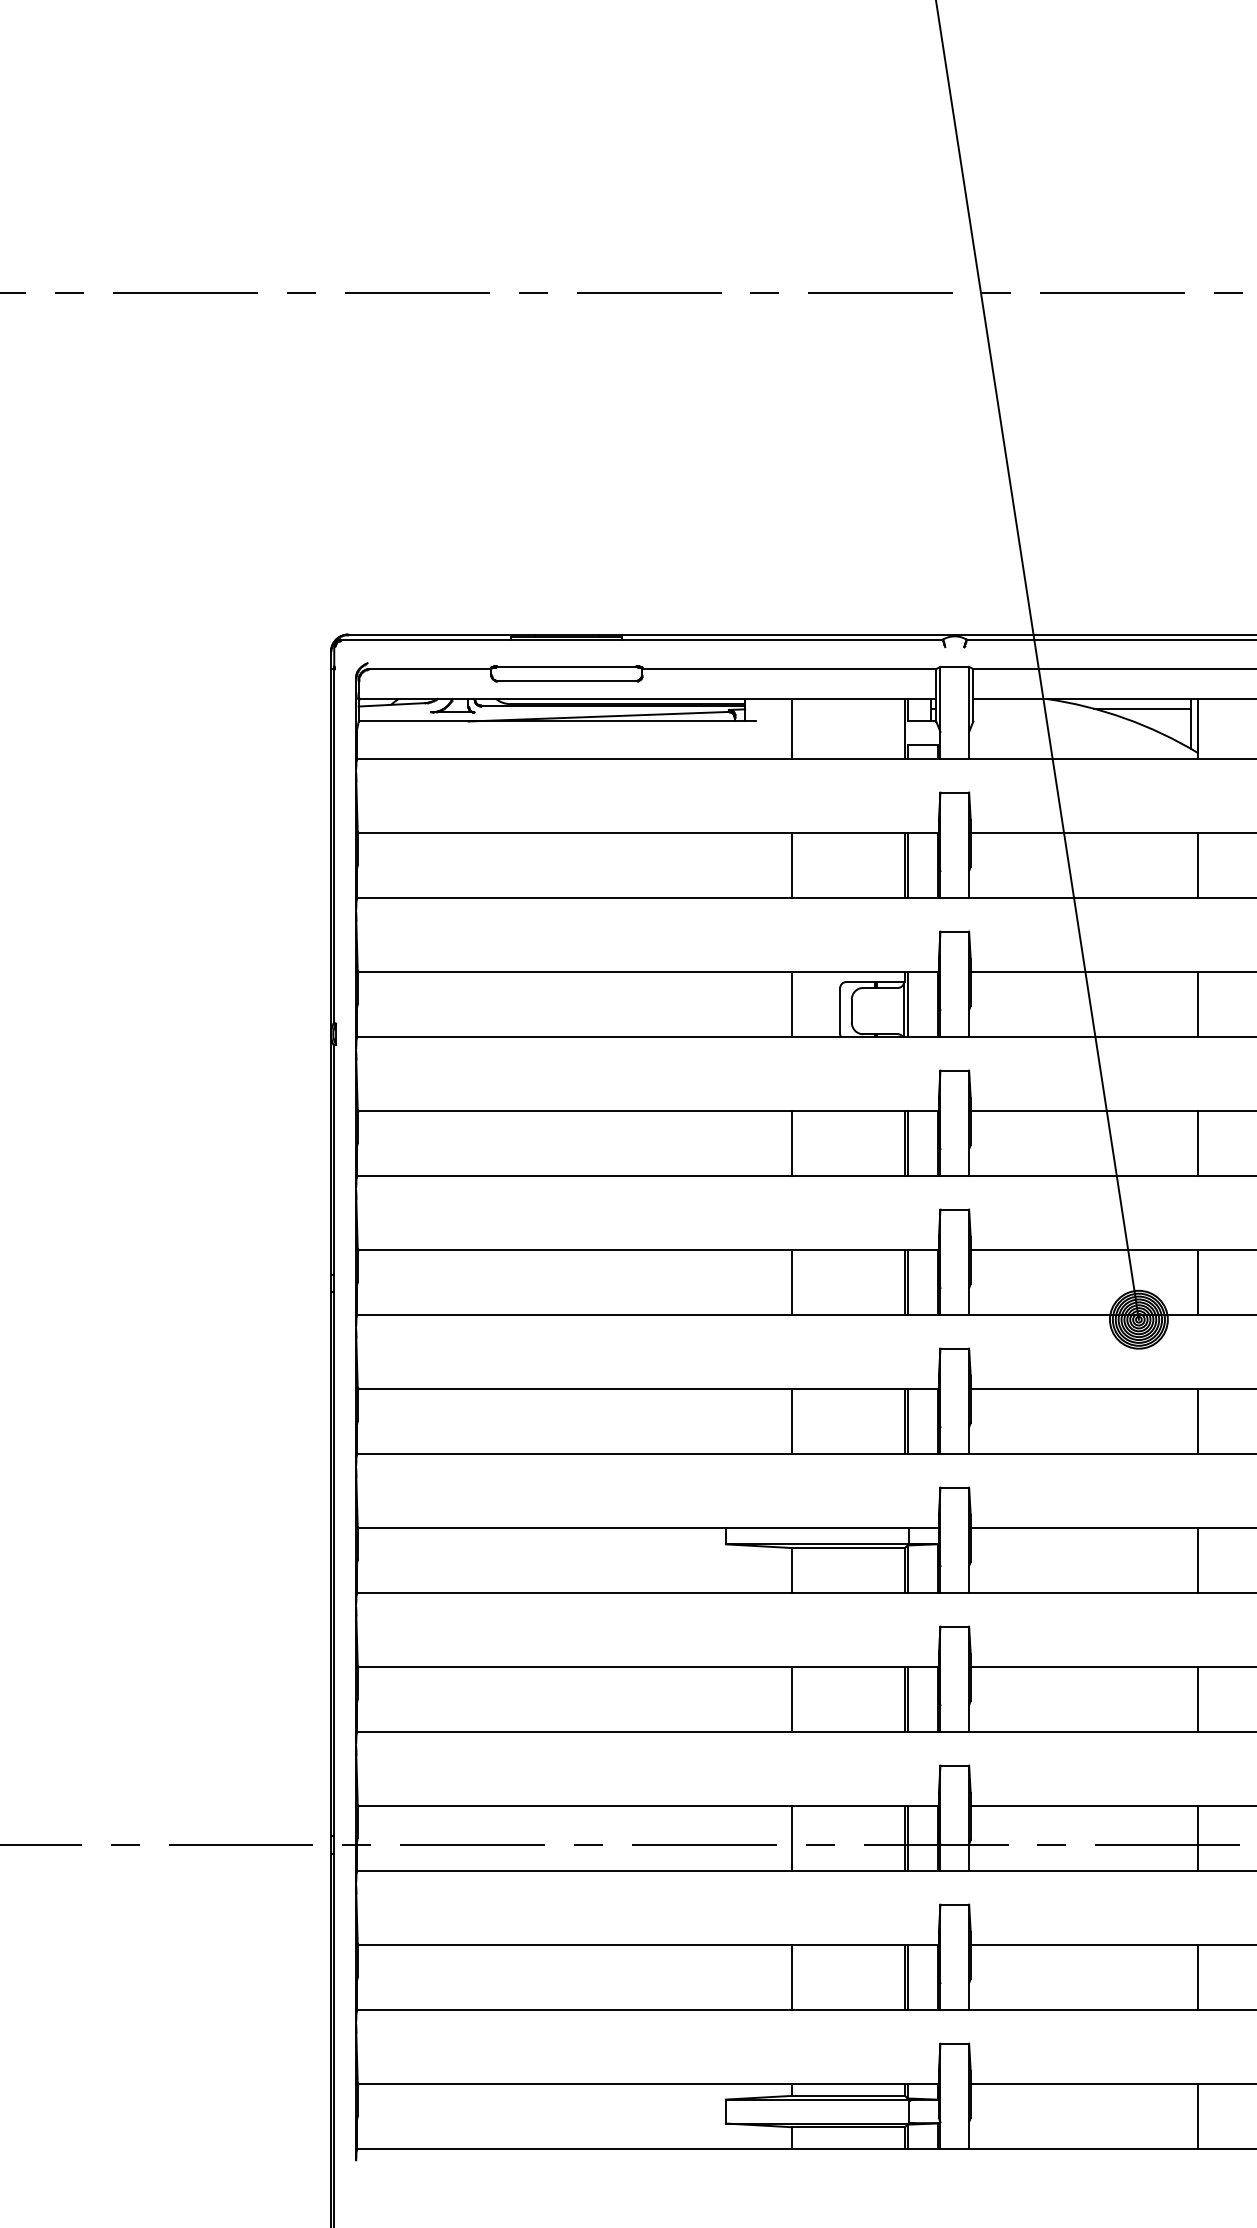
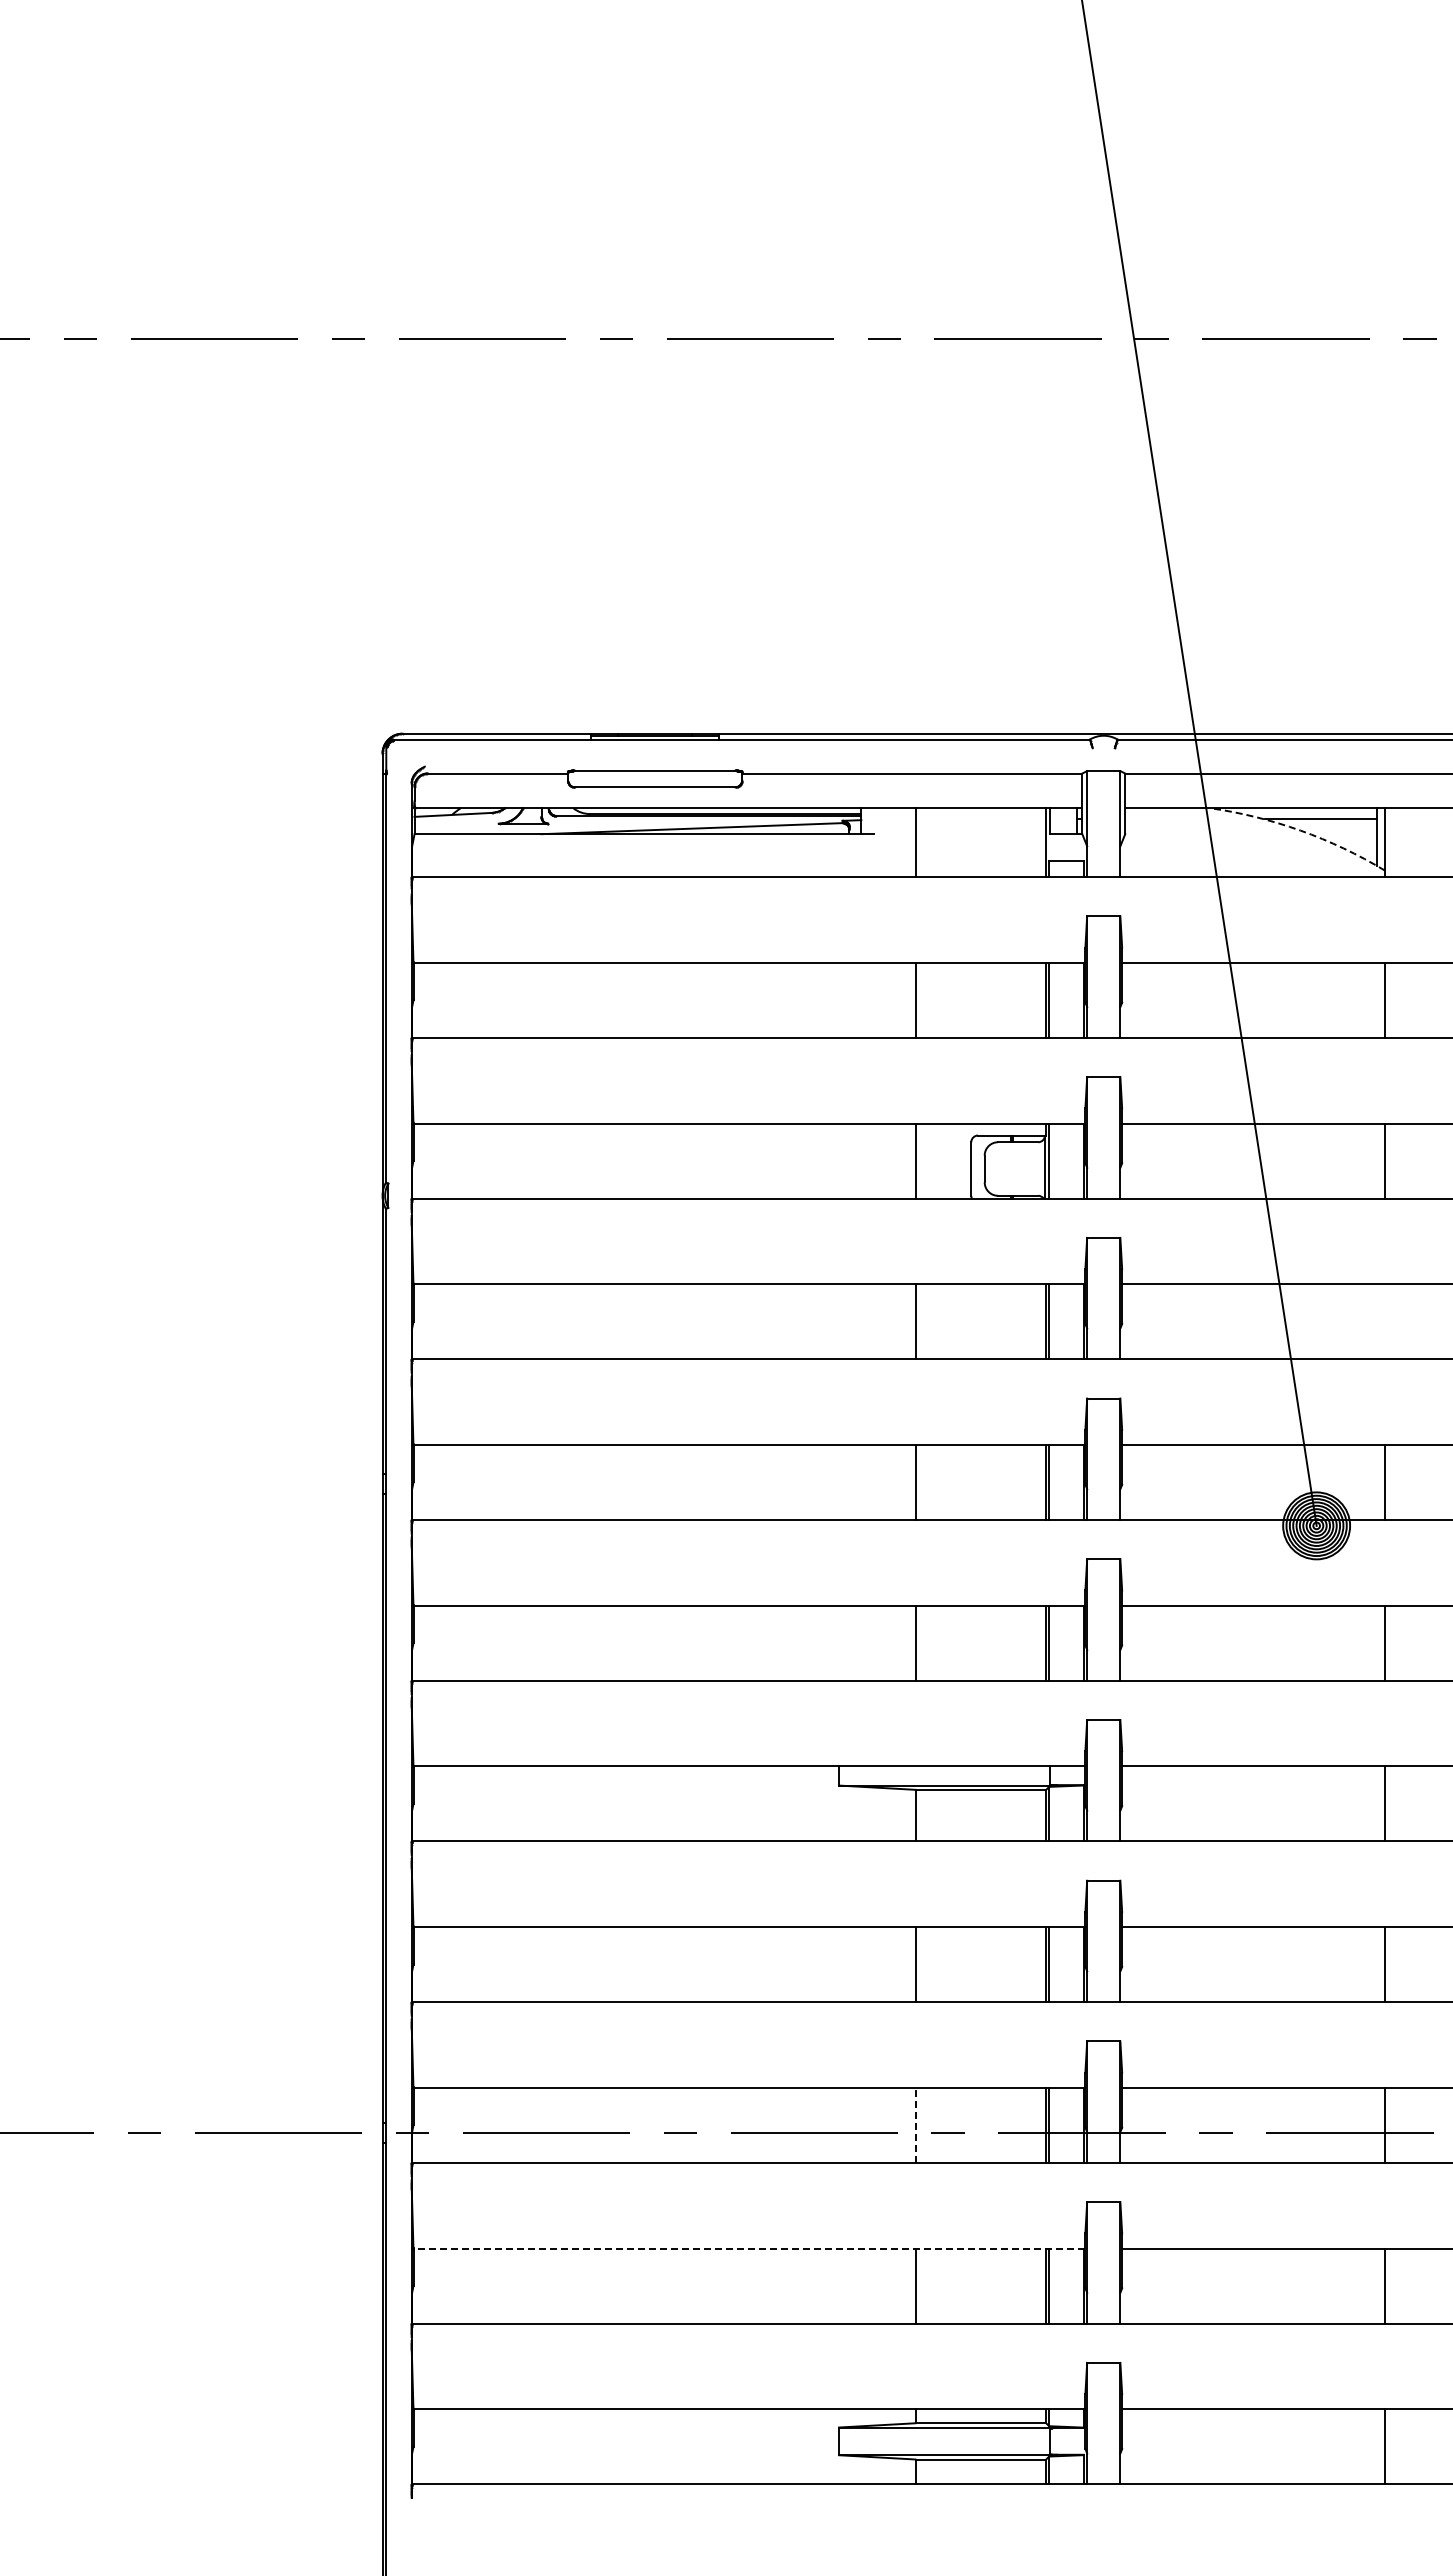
arc: (1124, 718) -> (1300, 830), solid -> dashed
line: (1198, 1142) -> (1385, 1321), removed
line: (791, 1838) -> (915, 2125), solid -> dashed
line: (648, 1944) -> (749, 2248), solid -> dashed

